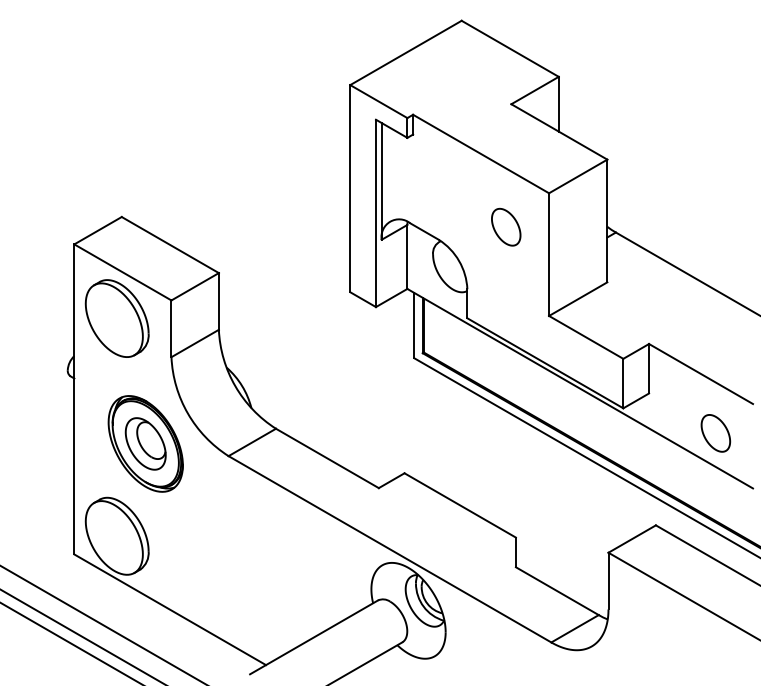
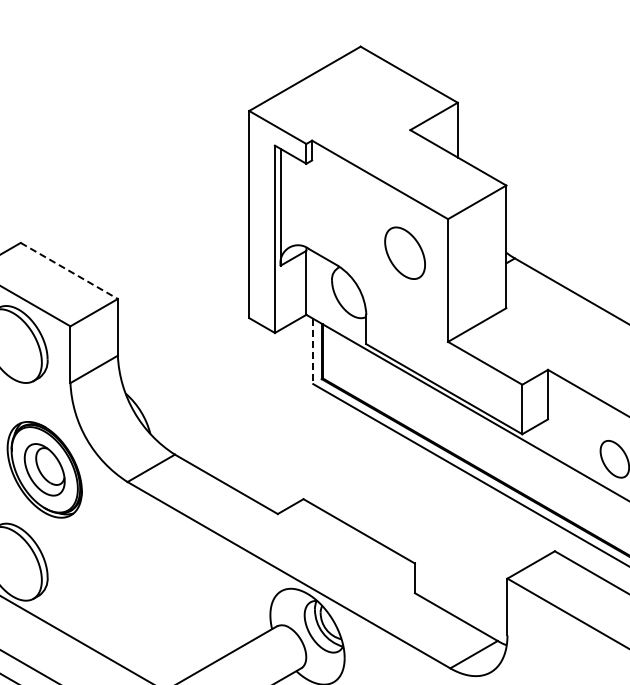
part: (506, 226) -> (405, 252), size x1.4
line: (170, 245) -> (69, 271), solid -> dashed
line: (414, 325) -> (313, 351), solid -> dashed

